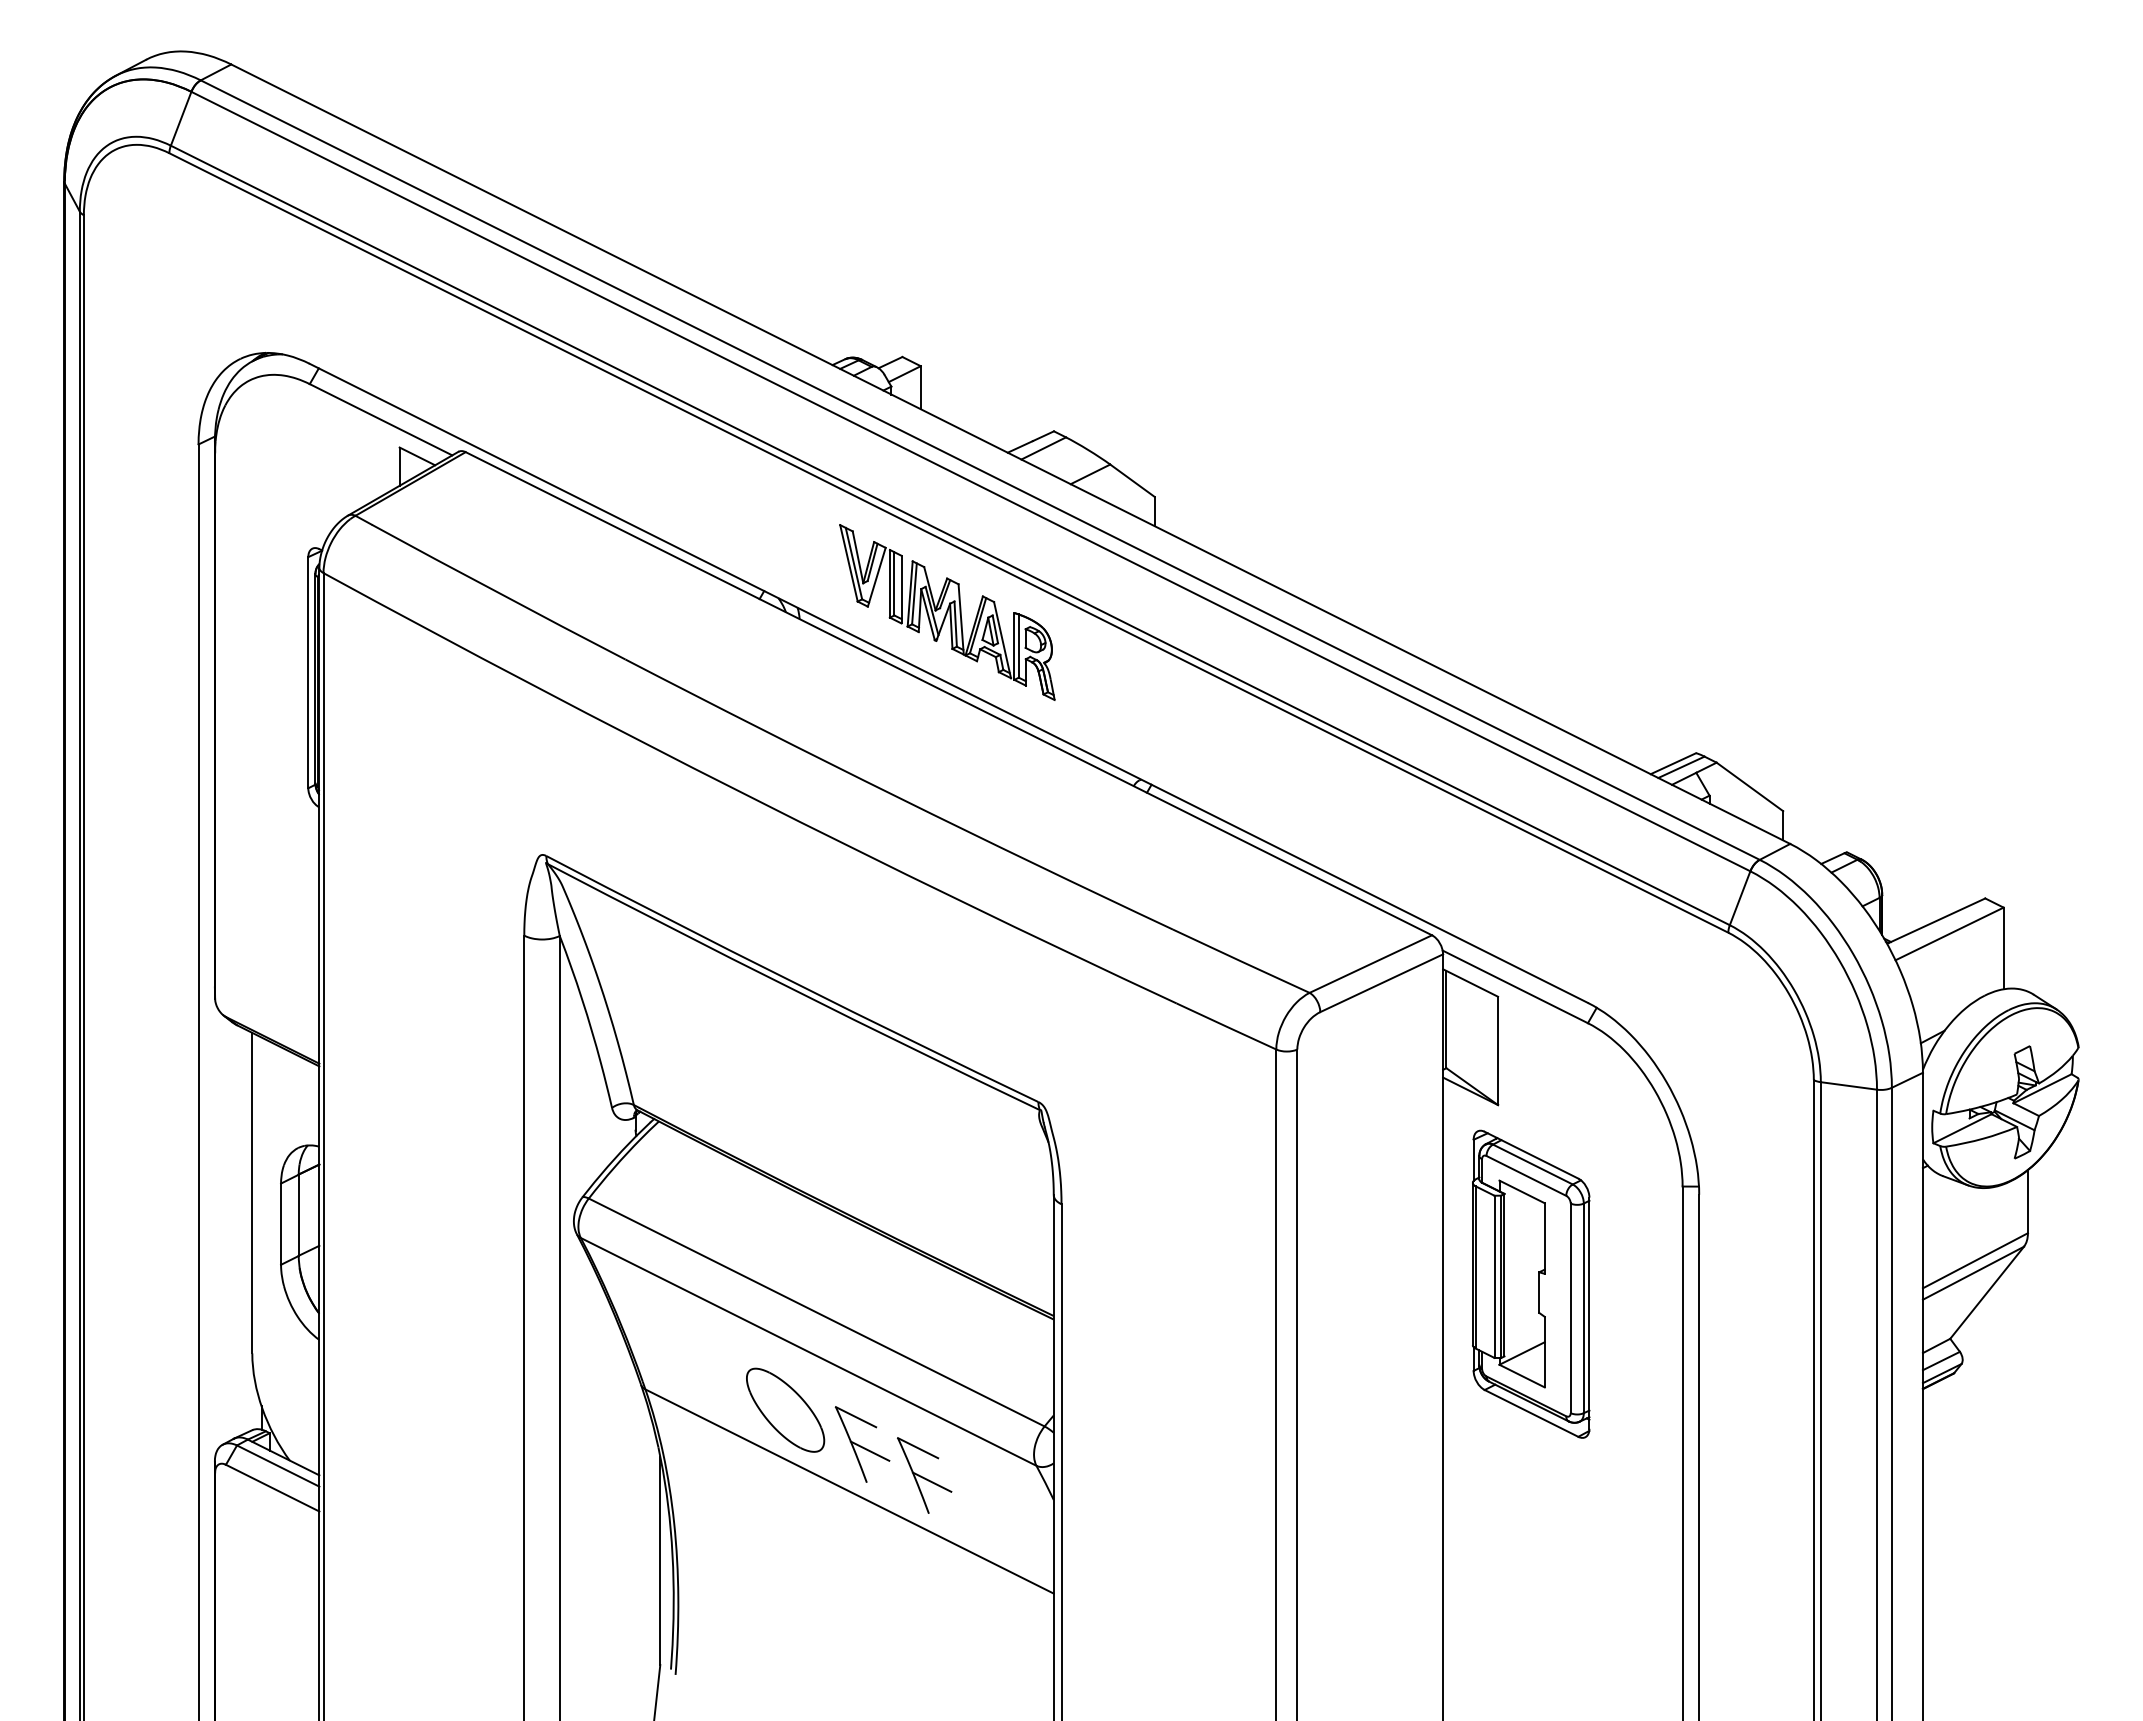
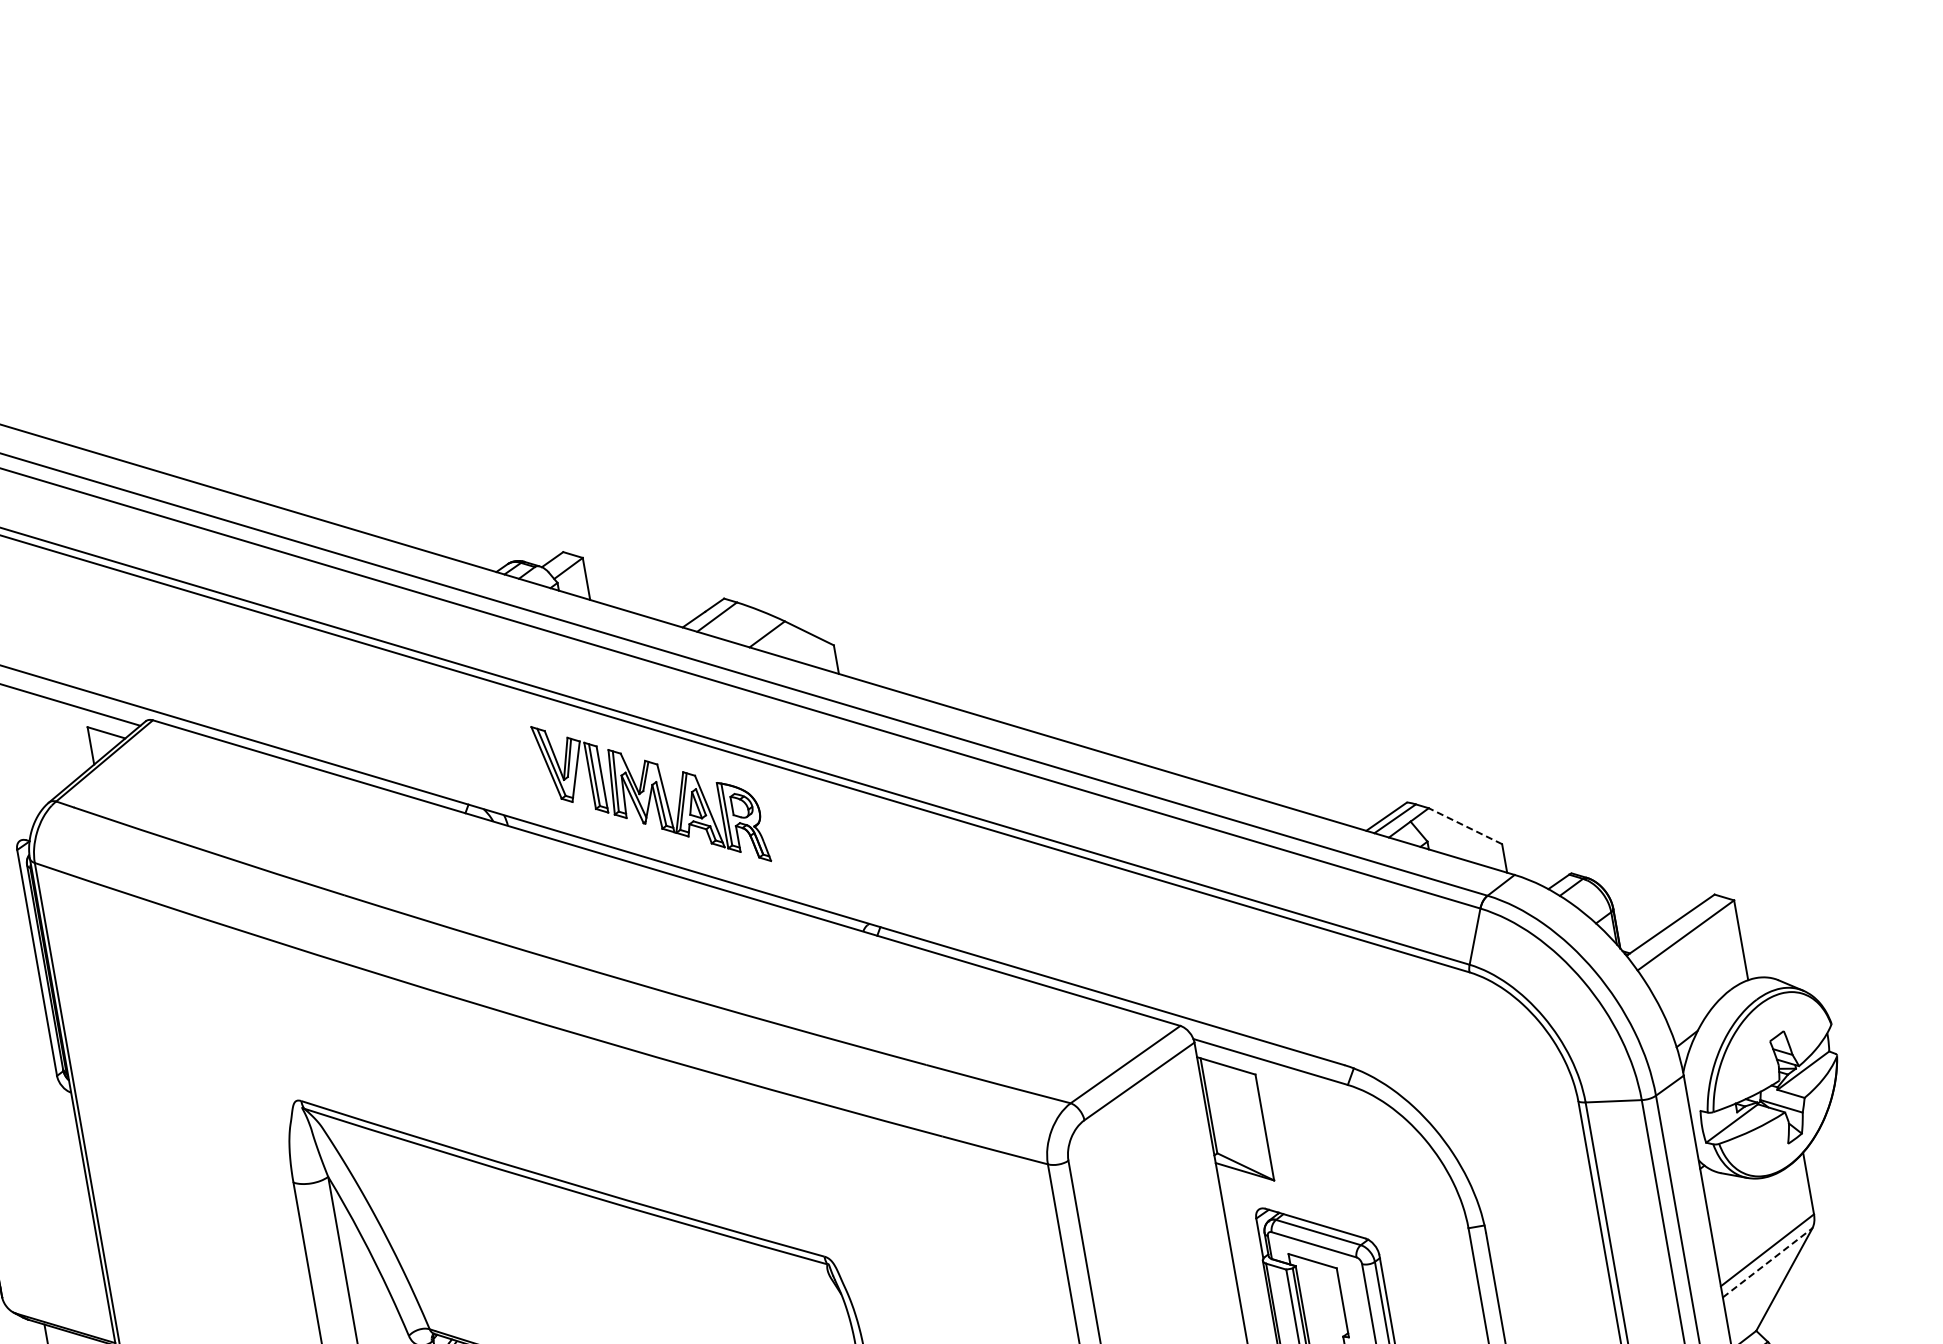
line: (1749, 786) -> (1464, 825), solid -> dashed
line: (1973, 1273) -> (1767, 1263), solid -> dashed

